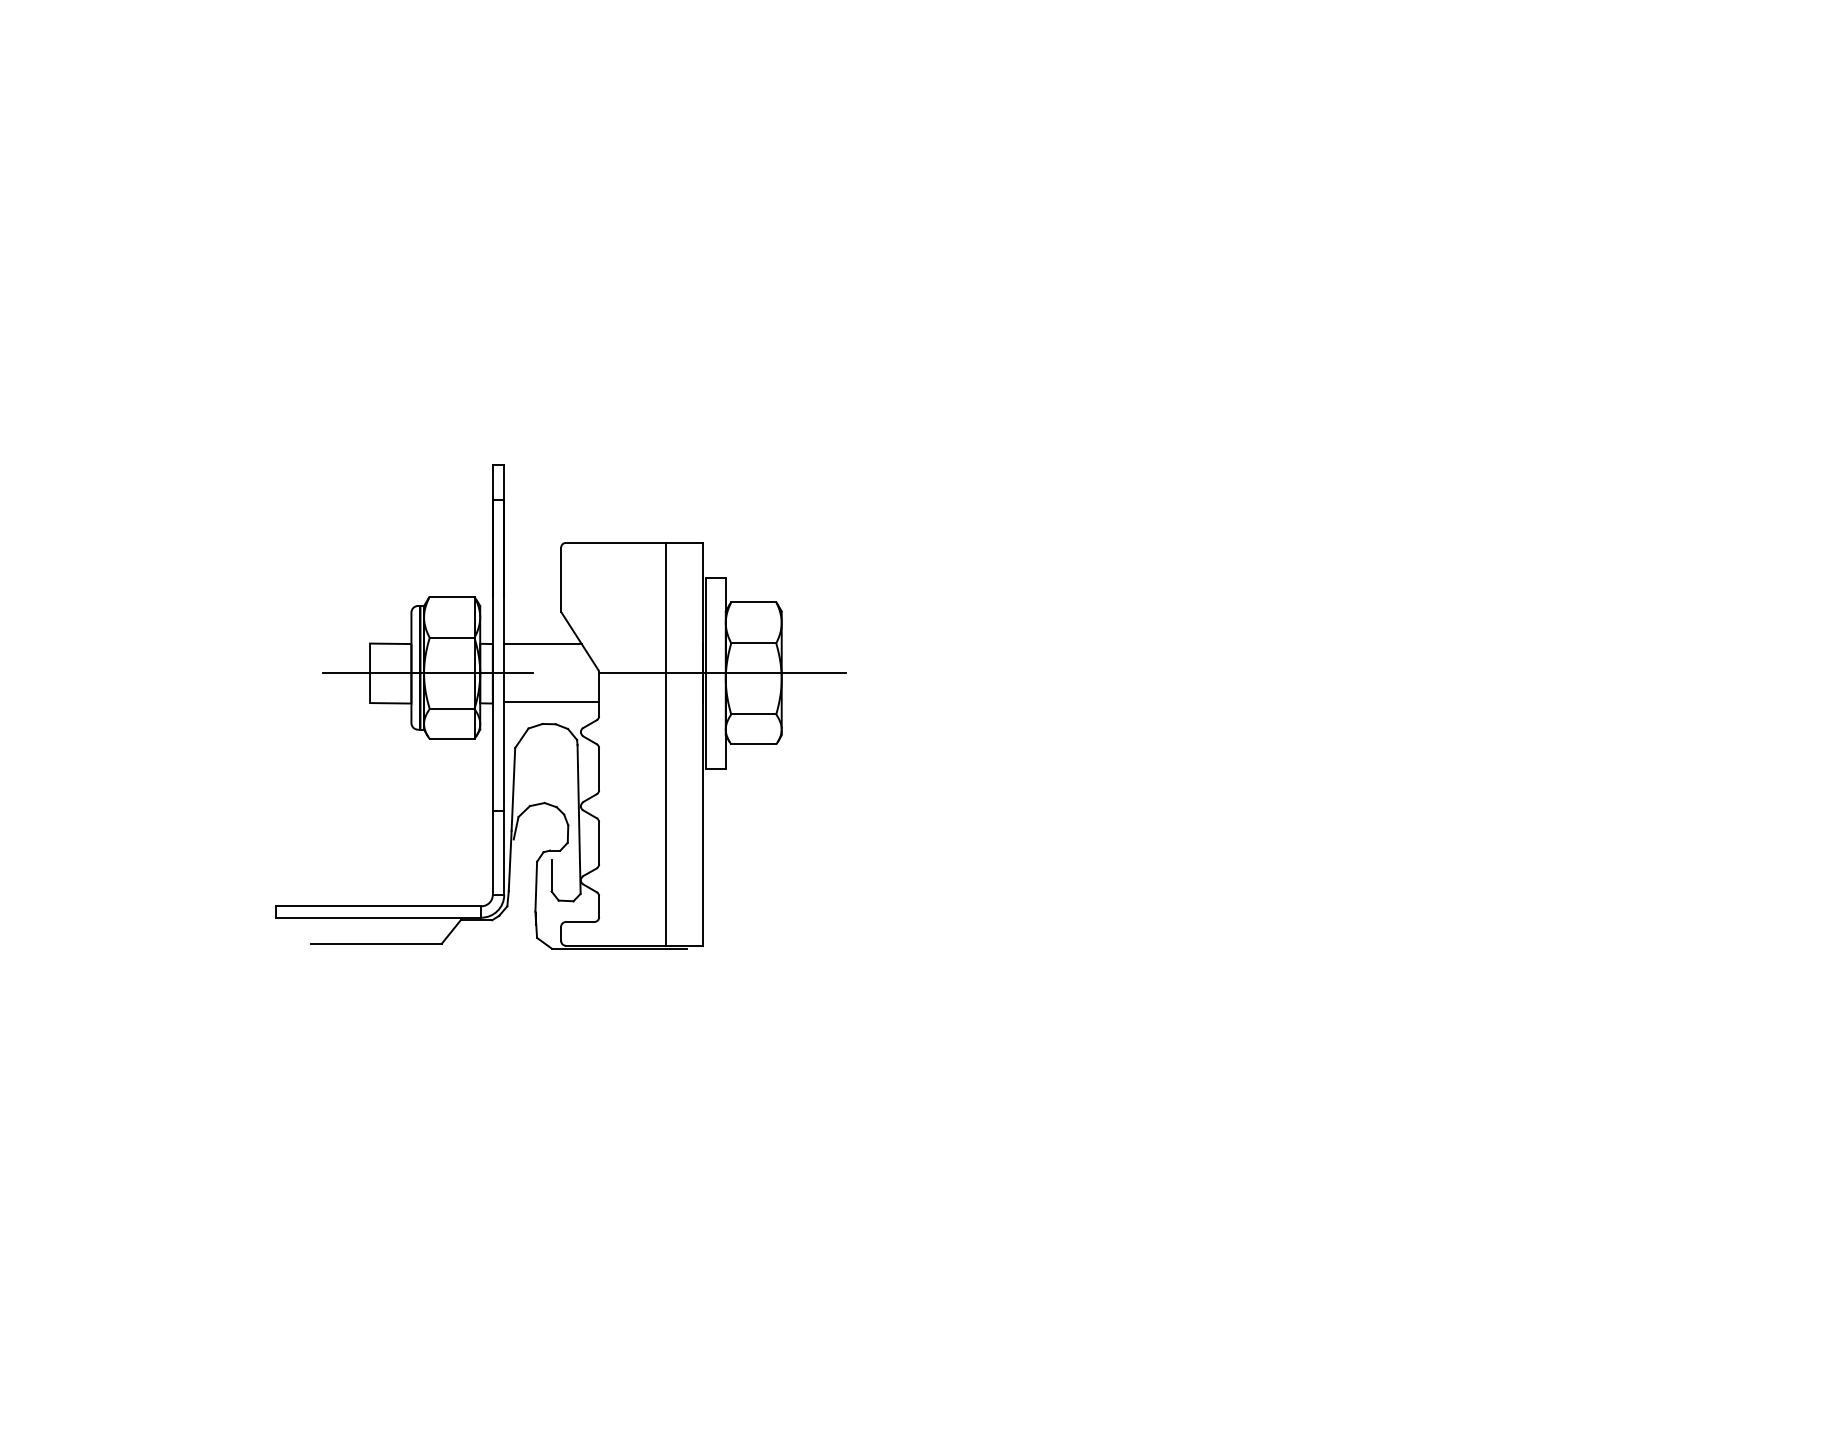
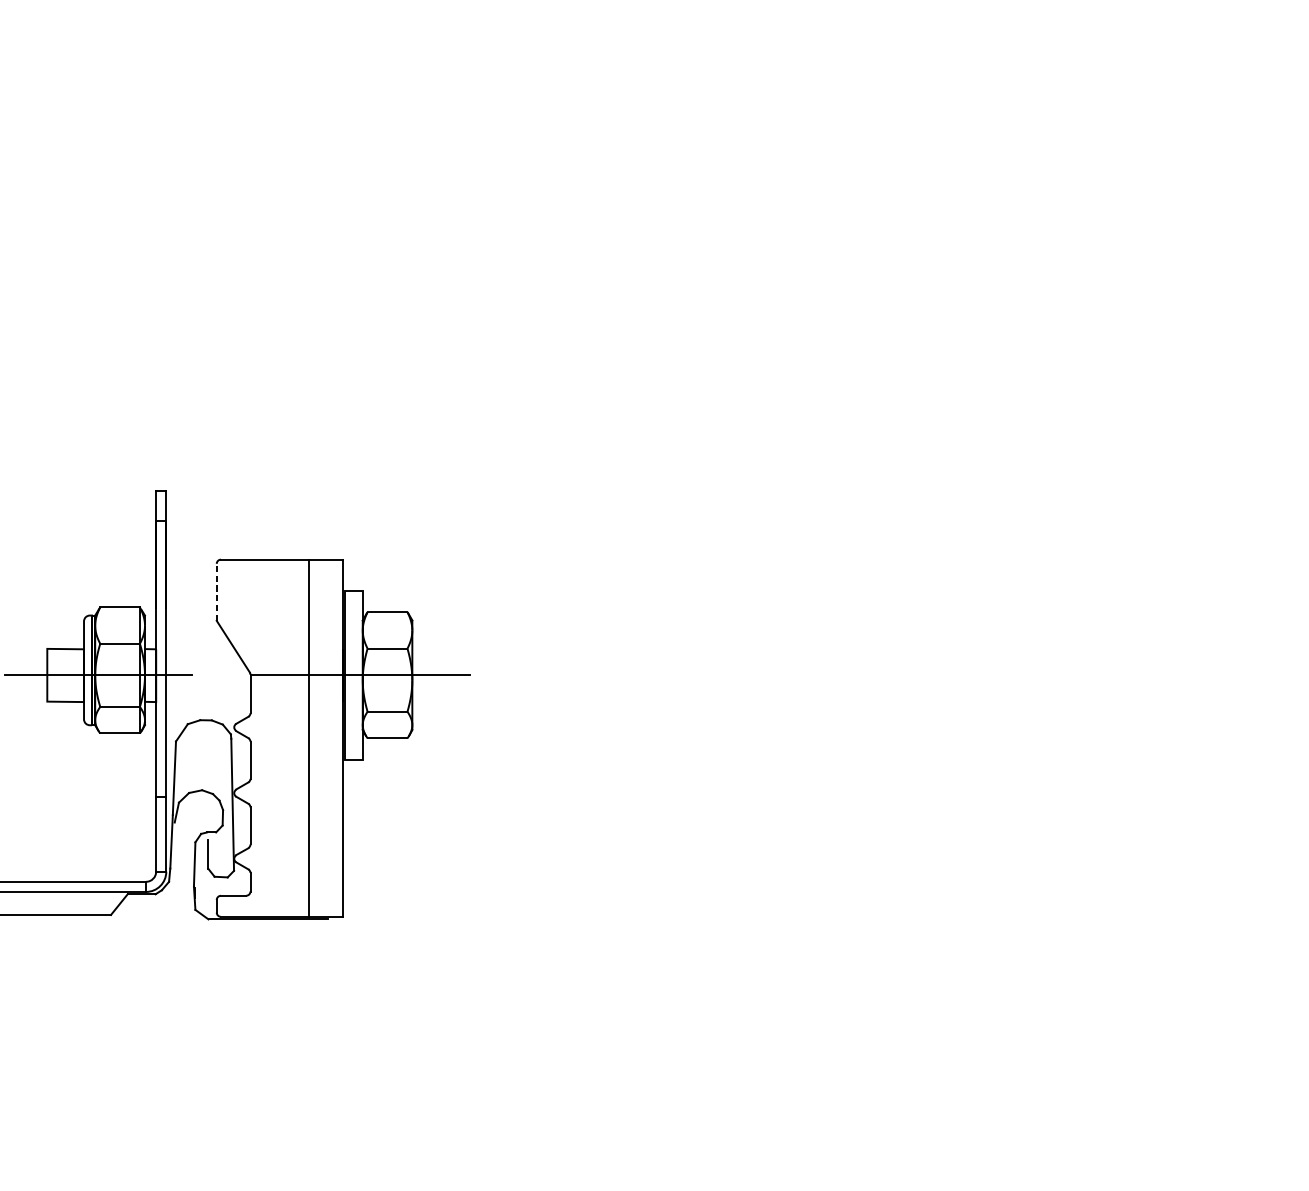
line: (561, 579) -> (217, 592), solid -> dashed
line: (542, 644) -> (200, 649), removed
line: (551, 702) -> (208, 701), removed

